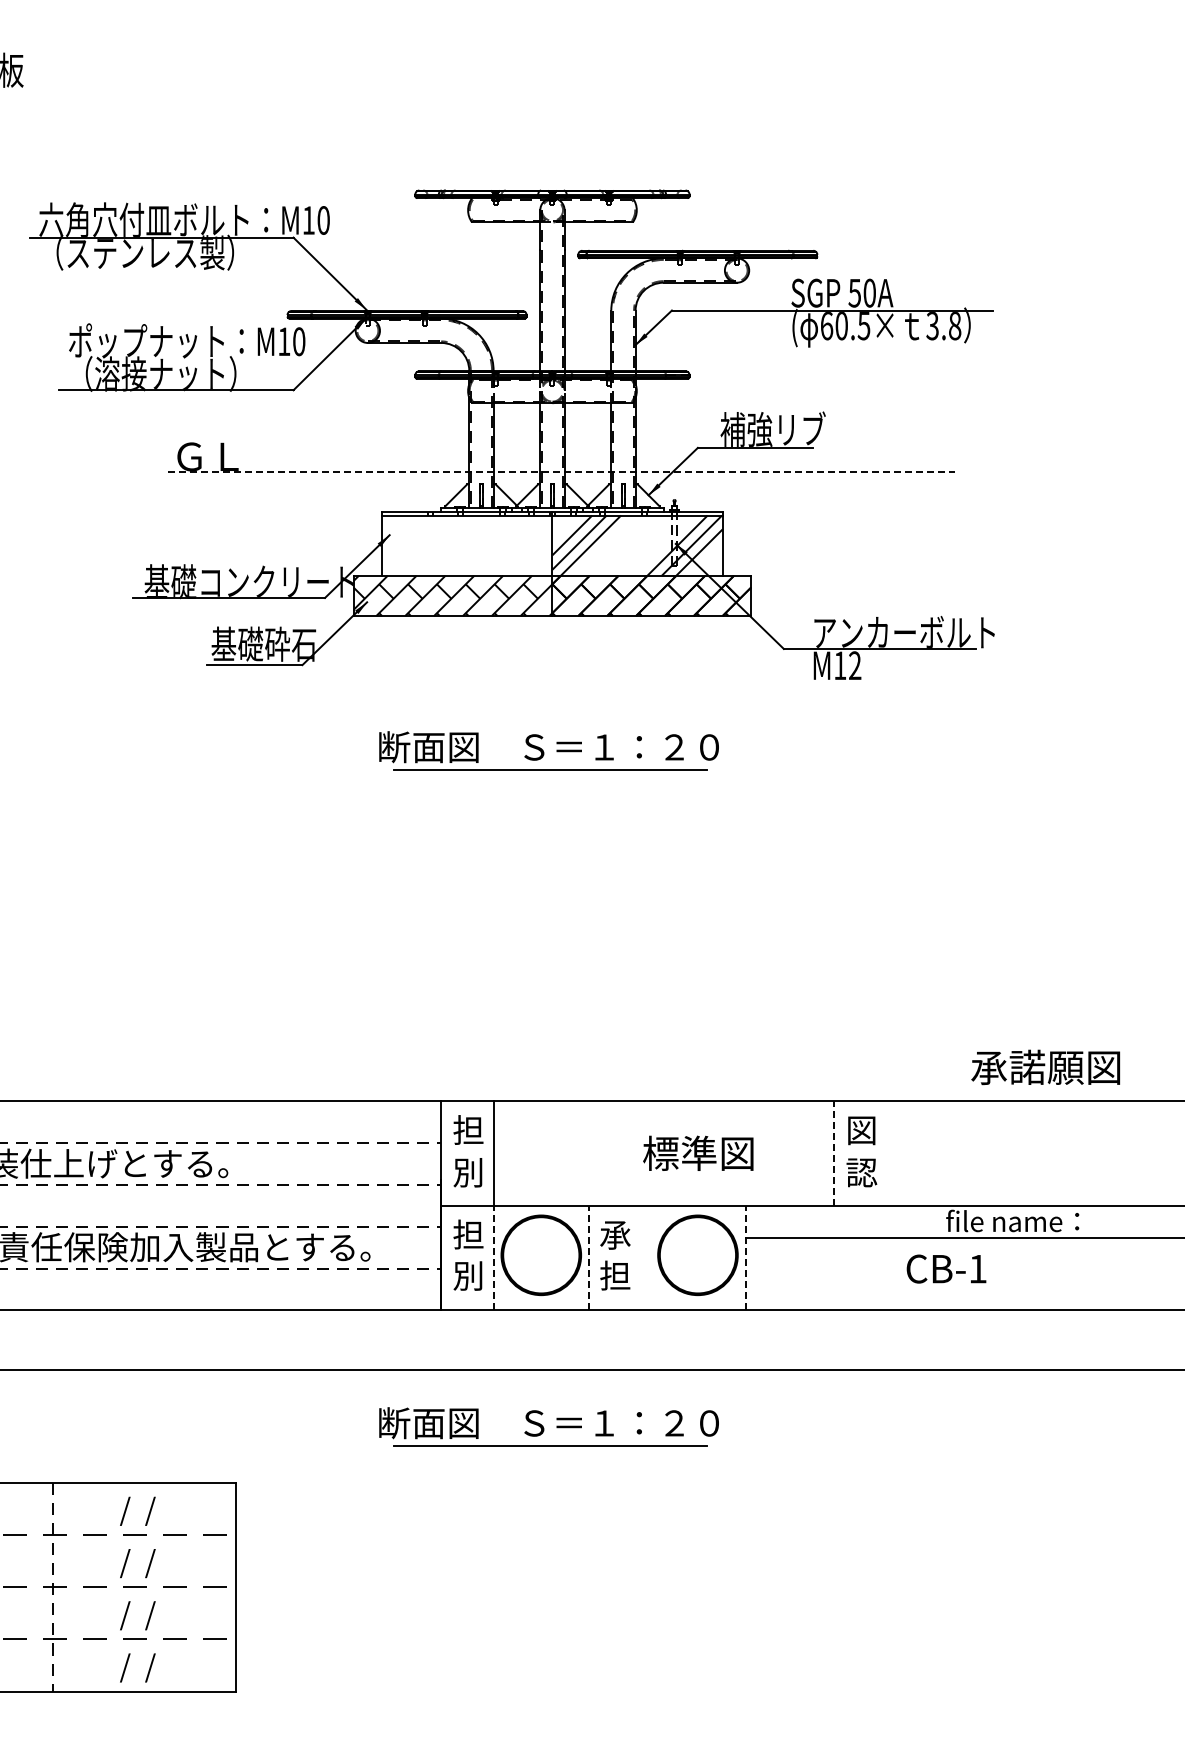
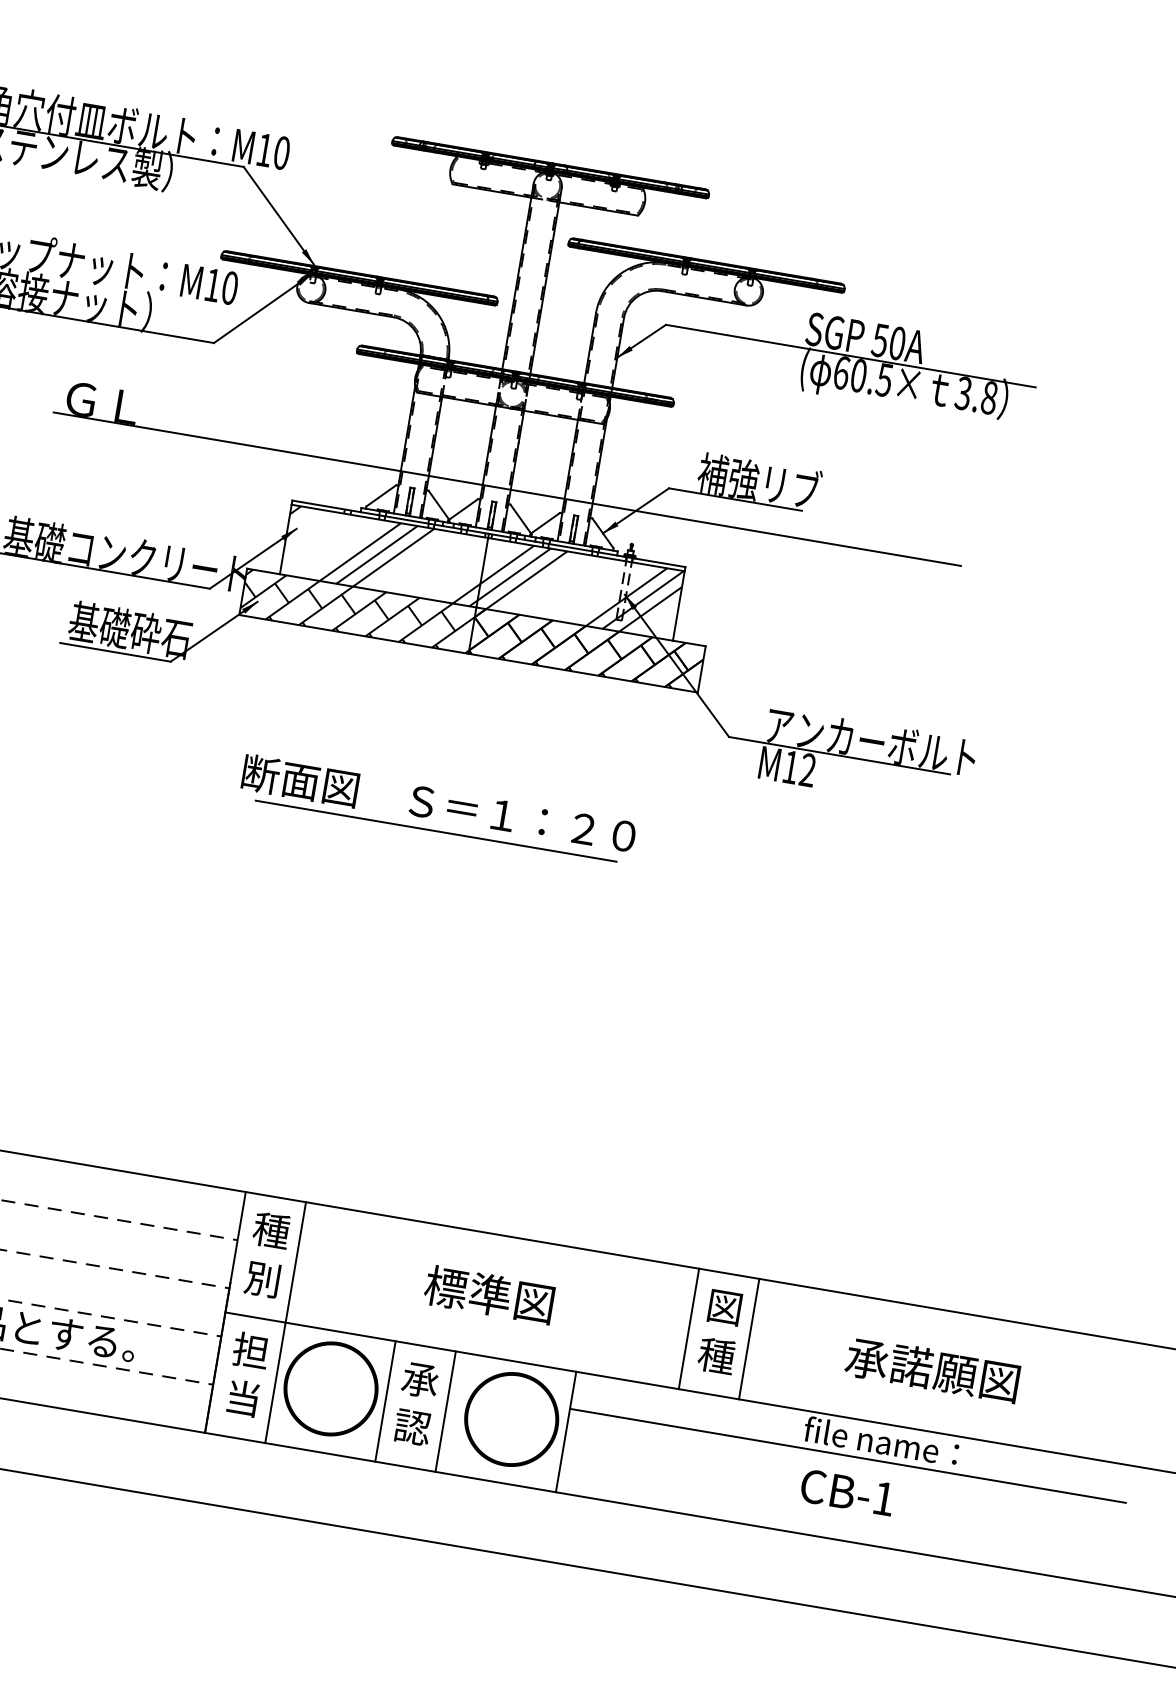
line: (562, 471) -> (508, 489), dashed -> solid
hatch: (467, 545) -> (384, 555), added
text: (1045, 1067) -> (932, 1369), moved
text: (468, 1130) -> (271, 1230), 担 -> 種
text: (698, 1152) -> (489, 1293), moved
line: (834, 1153) -> (689, 1328), dashed -> solid
line: (886, 1153) -> (748, 1338), added
text: (861, 1172) -> (716, 1355), 認 -> 種
line: (493, 1257) -> (275, 1382), dashed -> solid
line: (588, 1257) -> (385, 1400), dashed -> solid
line: (641, 1257) -> (446, 1410), added
line: (745, 1257) -> (566, 1431), dashed -> solid
text: (946, 1268) -> (847, 1491), moved
text: (467, 1275) -> (241, 1397), 別 -> 当
text: (615, 1275) -> (412, 1426), 担 -> 認
part: (548, 1426) -> (305, 1587), removed

